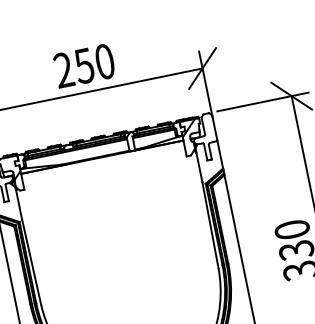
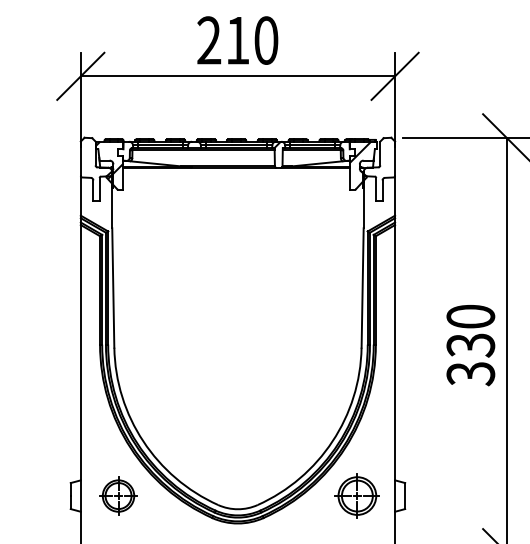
text: (84, 65) -> (237, 40), 250 -> 210

